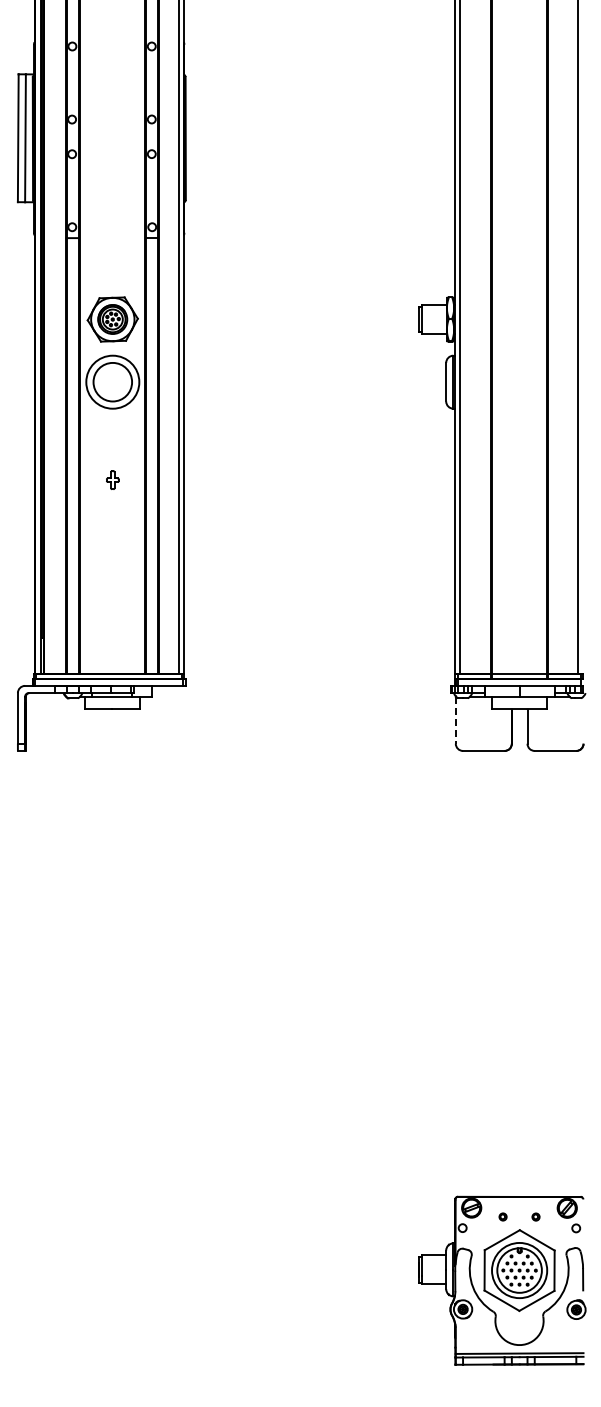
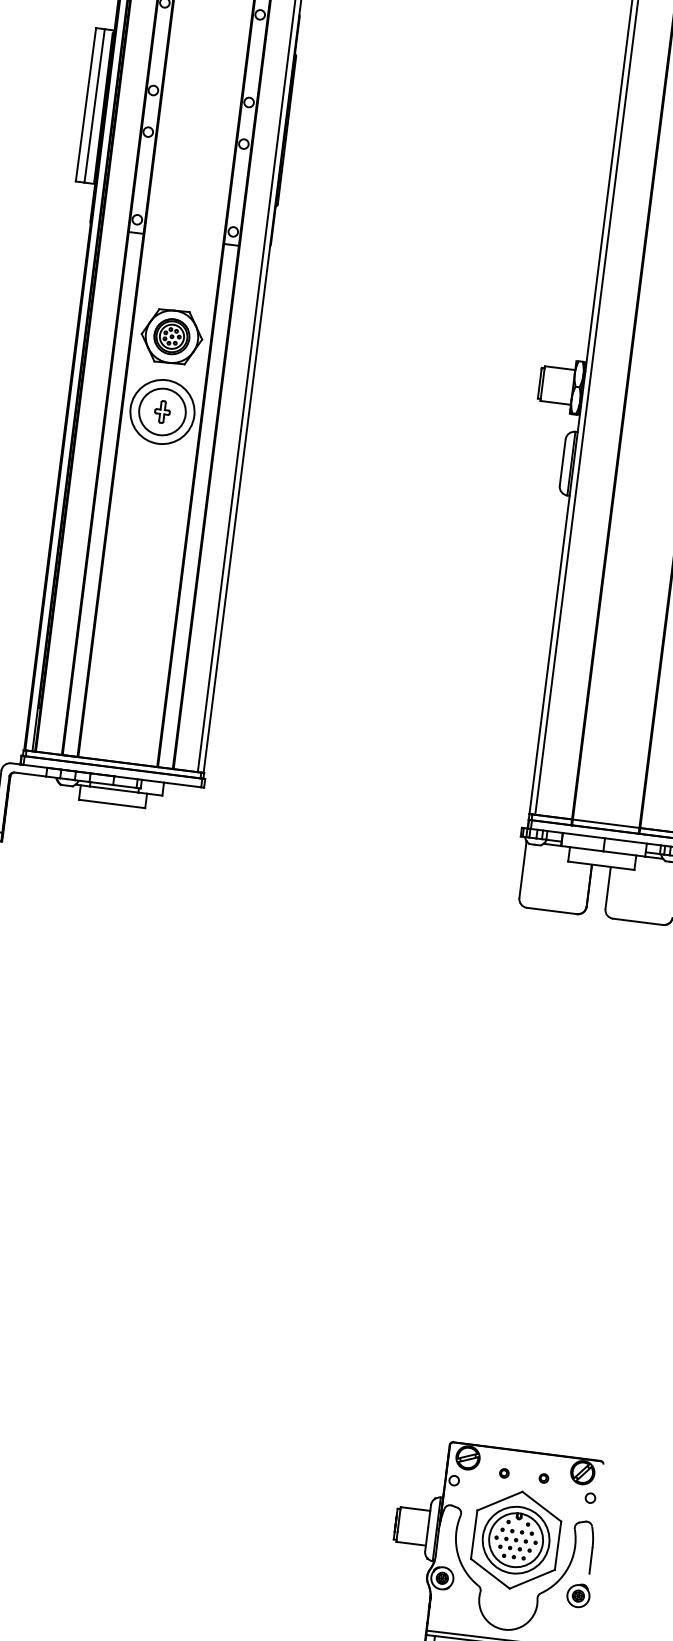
part: (112, 479) -> (162, 411), moved
line: (455, 720) -> (522, 870), dashed -> solid

